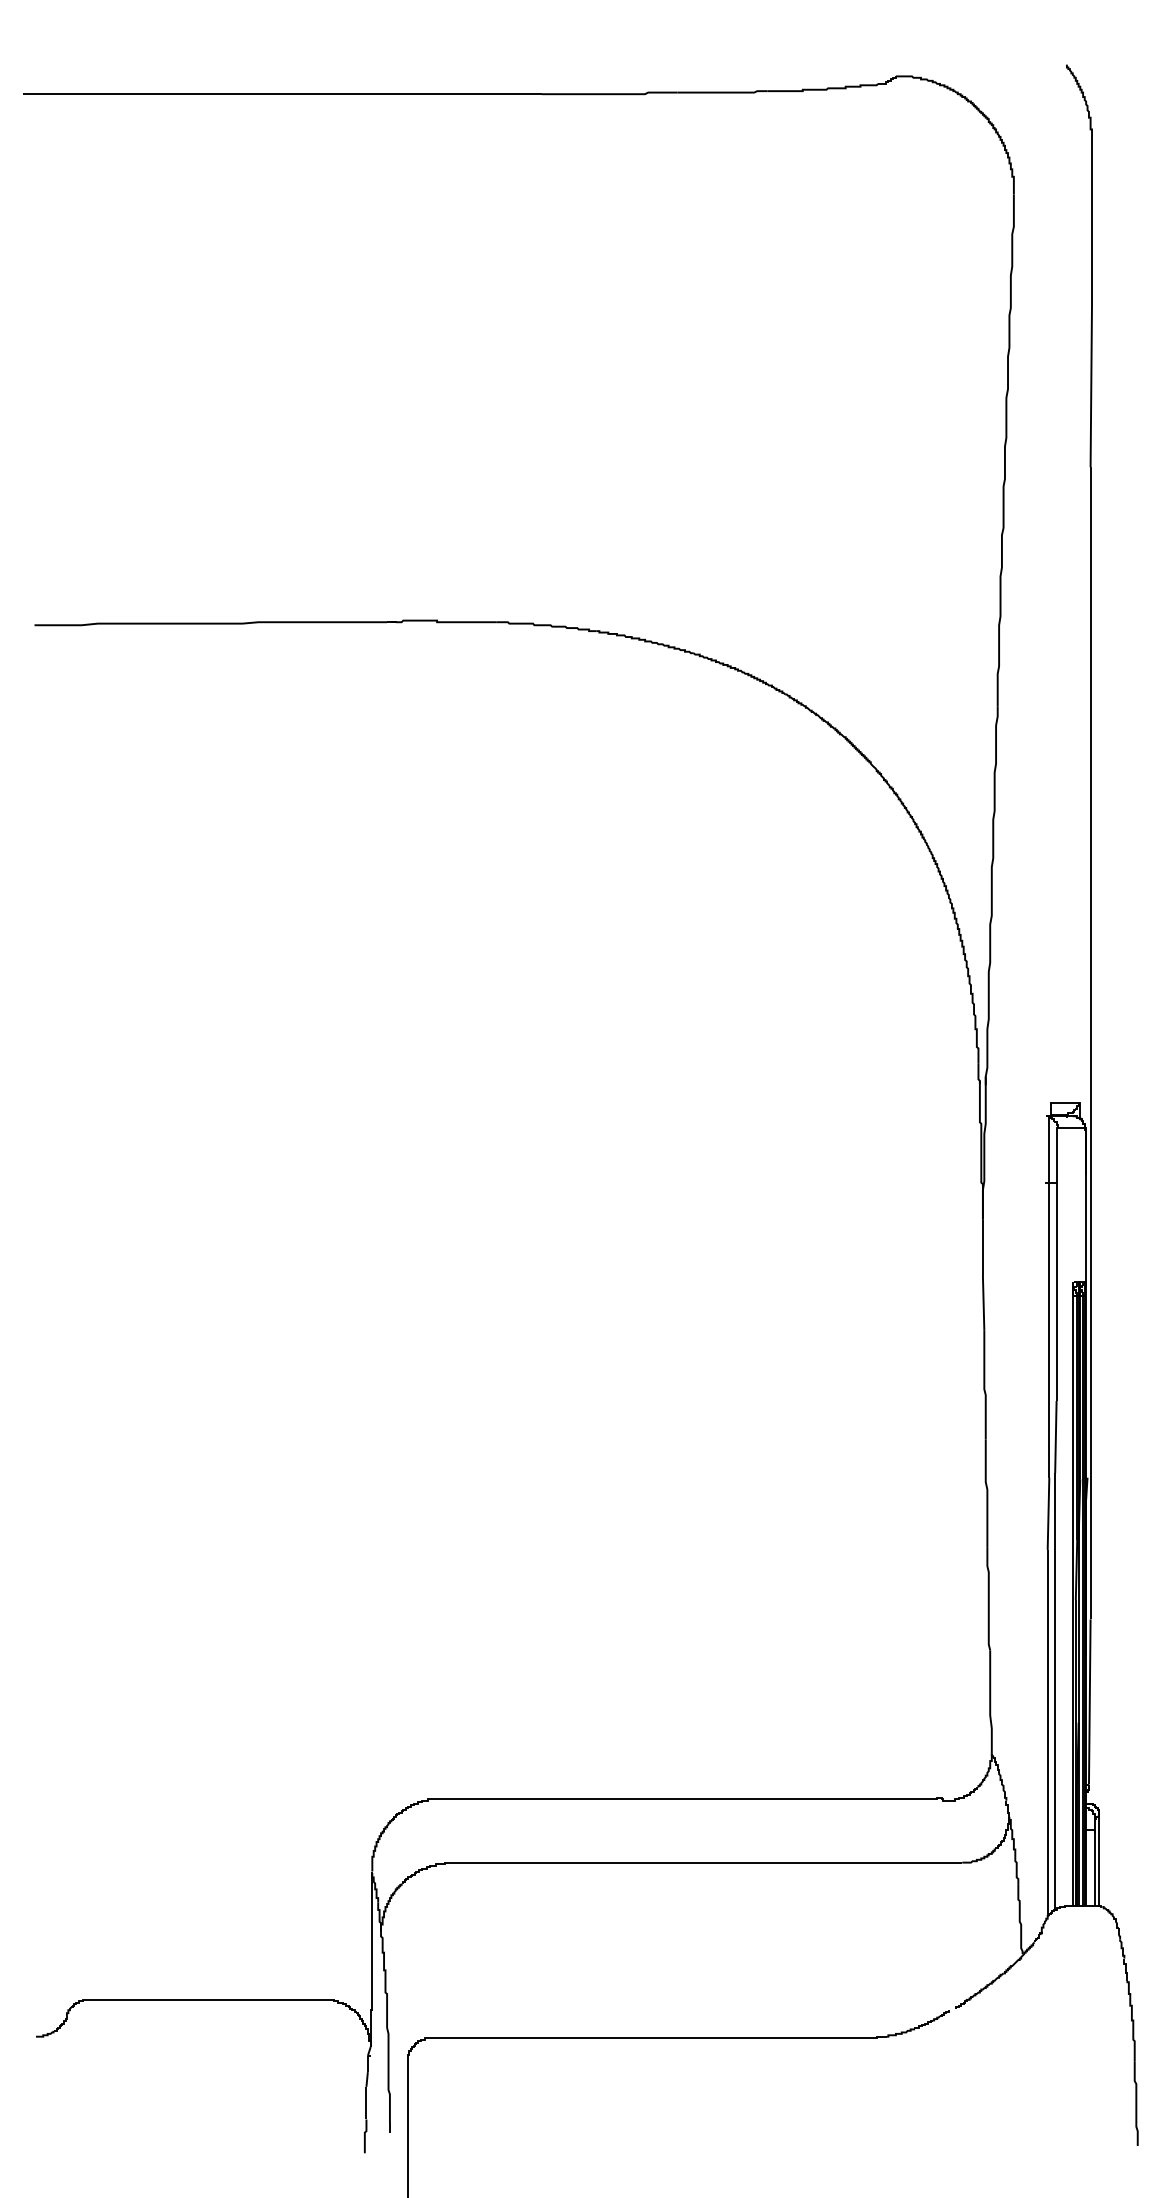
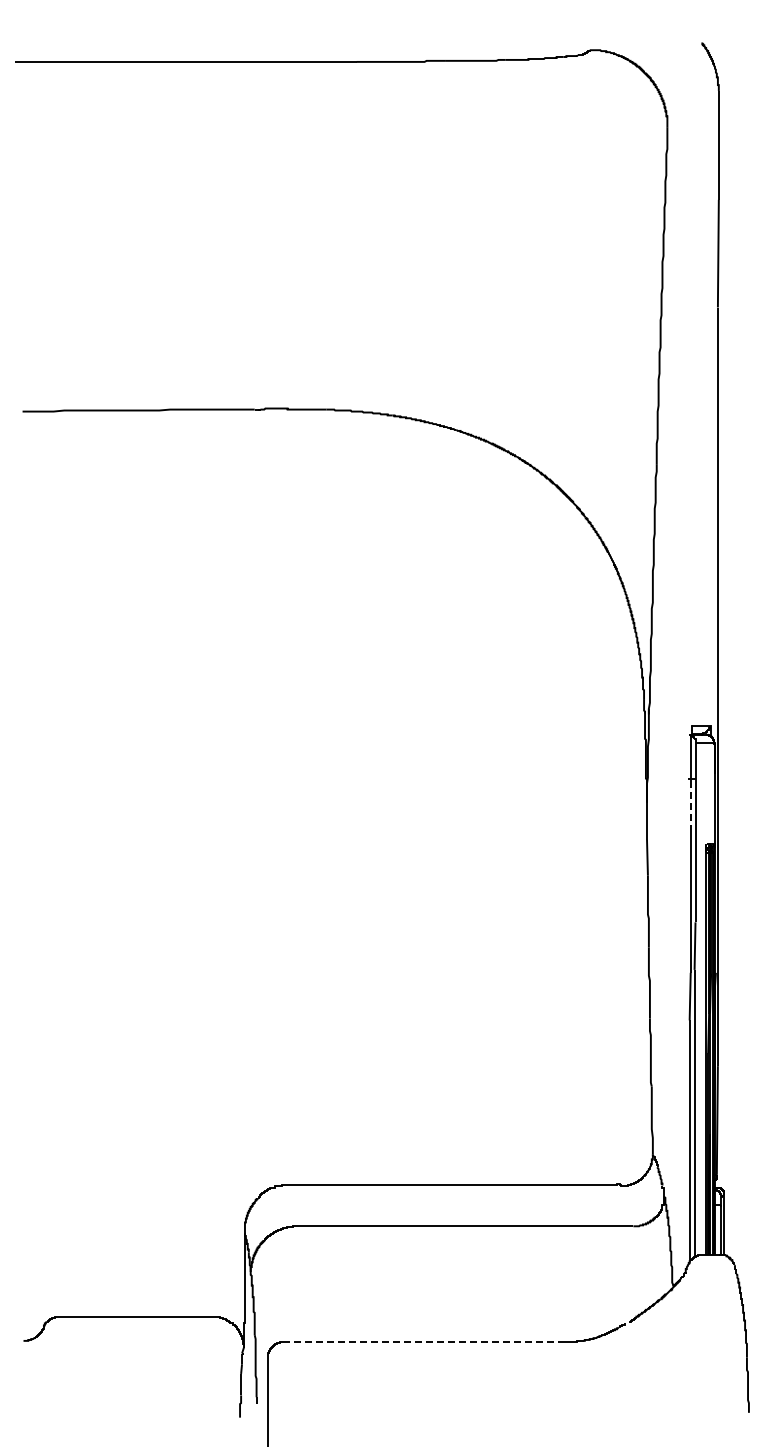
line: (1048, 1222) -> (690, 804), solid -> dashed
line: (644, 2037) -> (424, 1341), solid -> dashed

